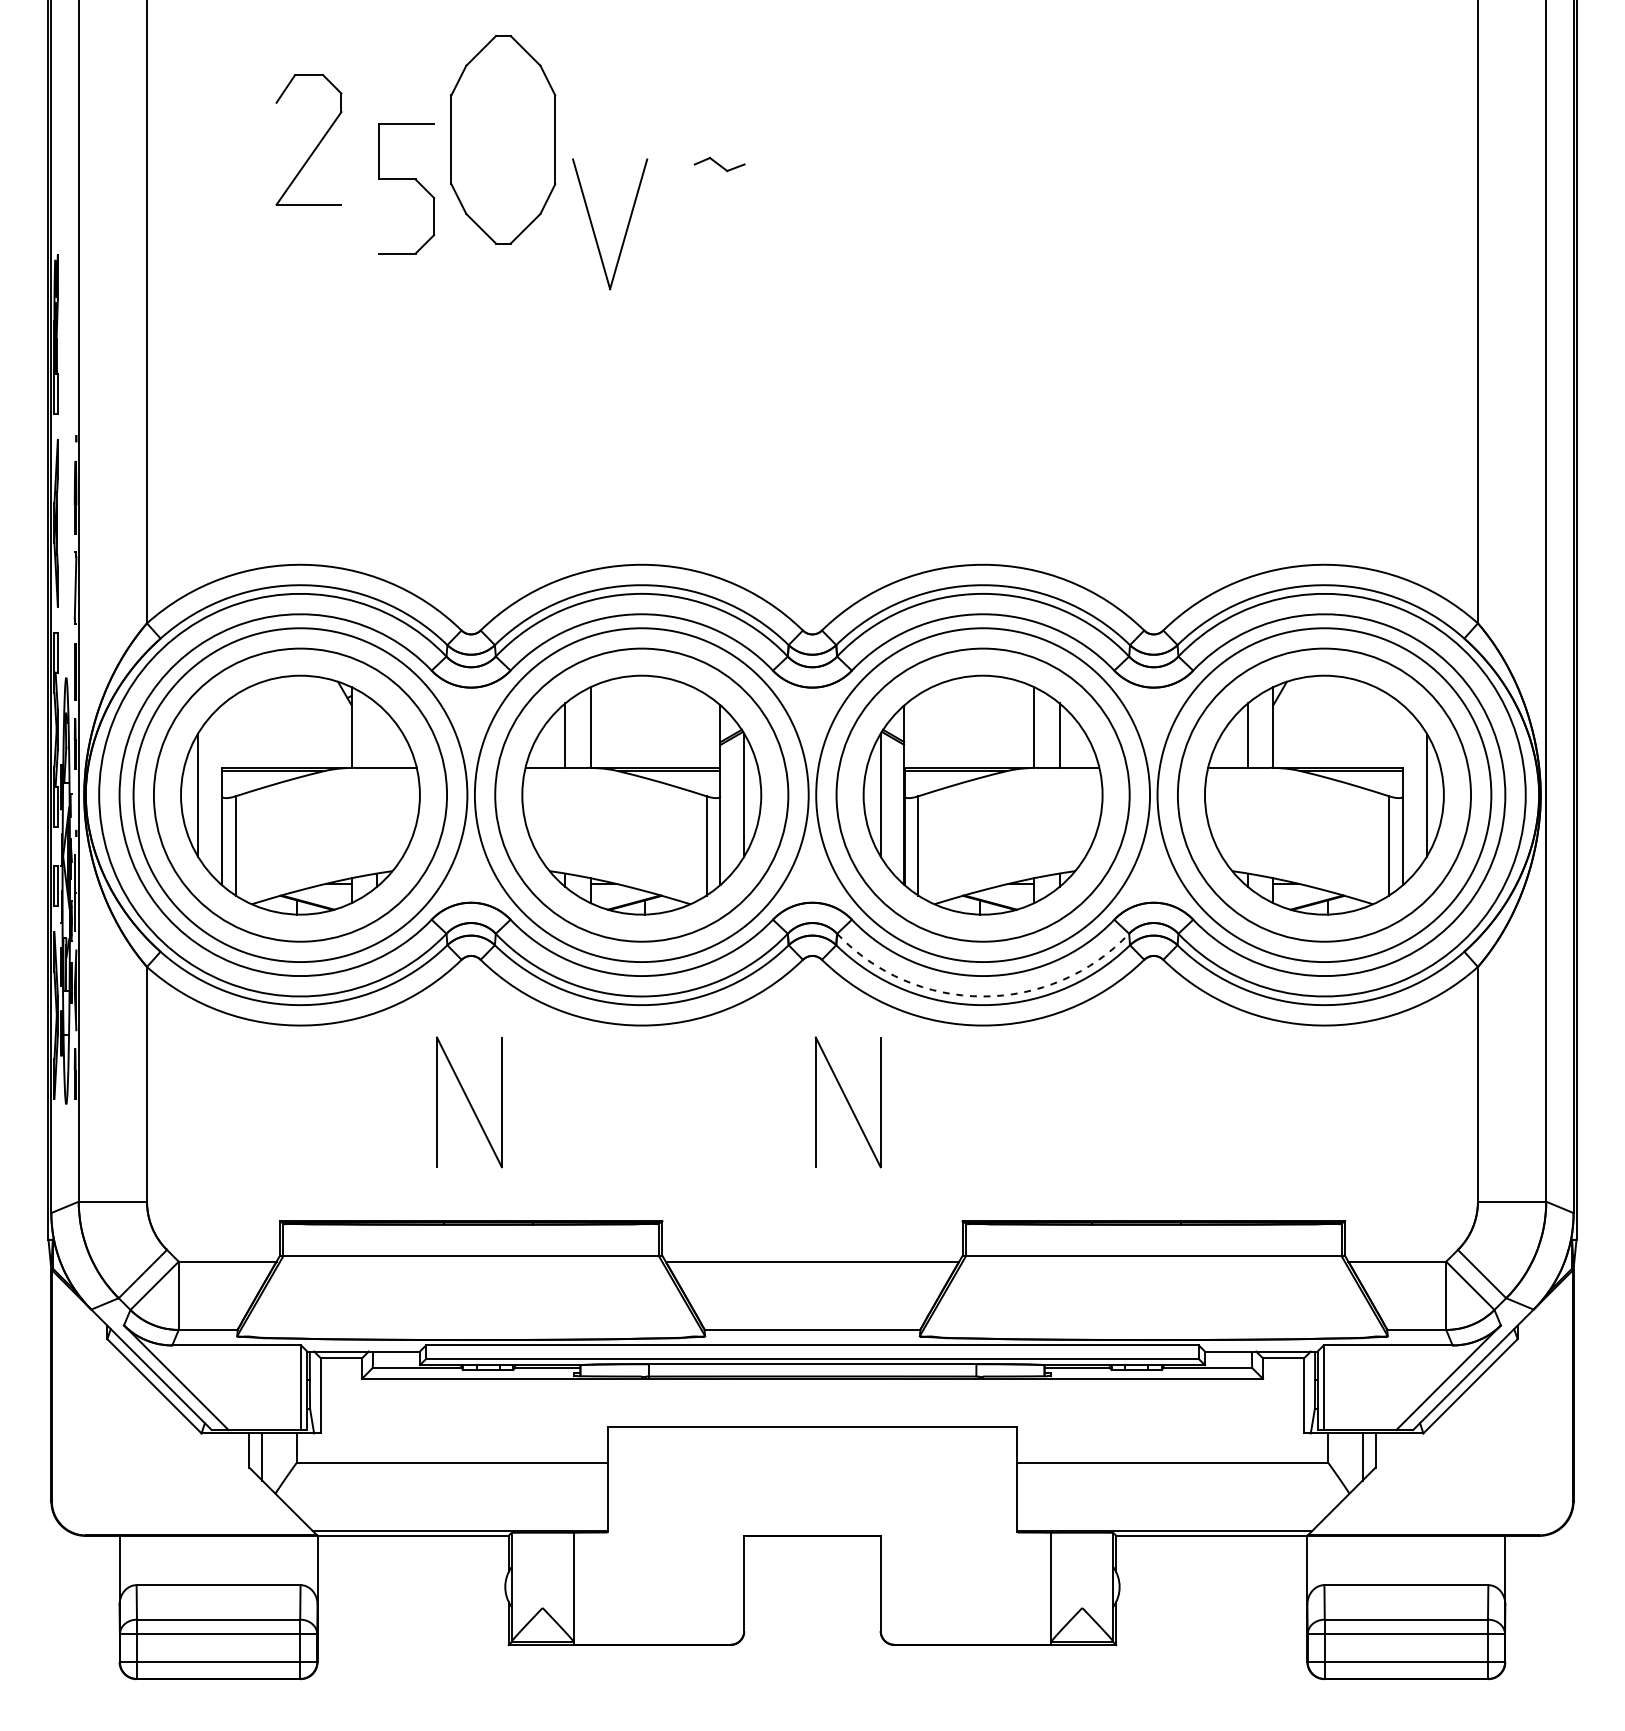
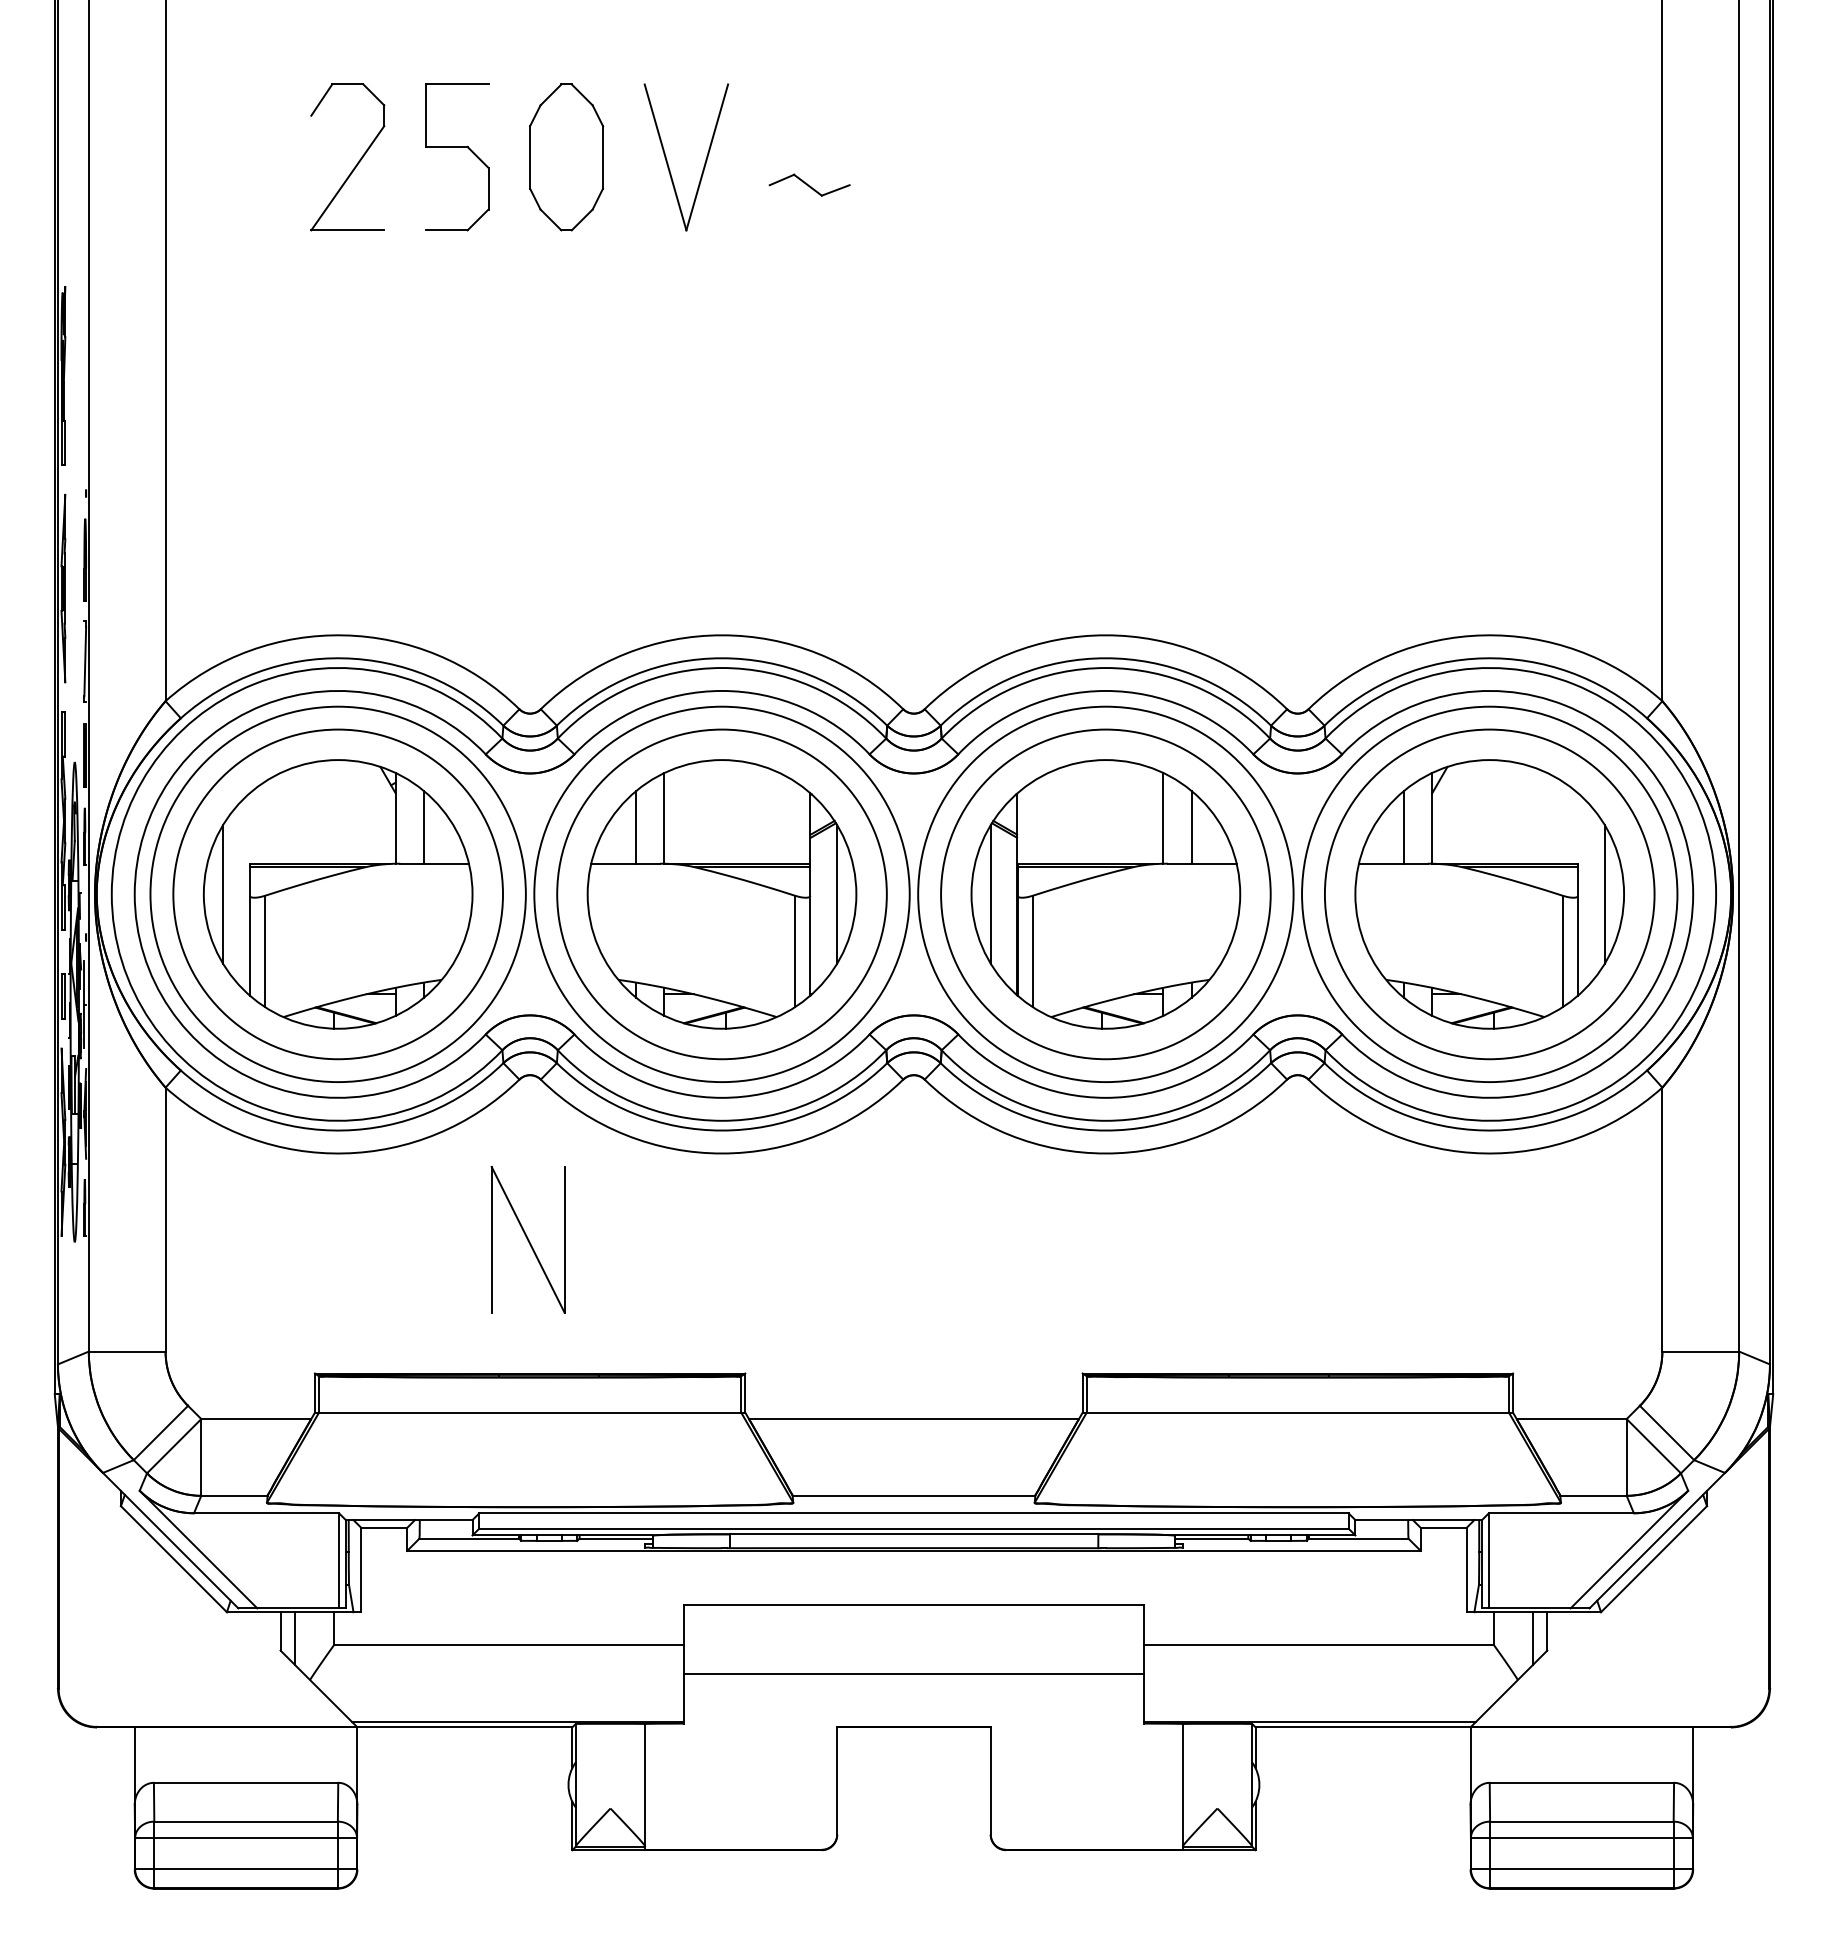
part: (503, 139) -> (566, 157), size x0.62
part: (719, 163) -> (809, 184), size x1.43
part: (406, 179) -> (457, 147), moved
part: (594, 229) -> (668, 163), moved
line: (377, 735) -> (424, 827), added
arc: (982, 996) -> (1105, 1120), dashed -> solid
part: (847, 1102) -> (953, 1239), removed
line: (812, 1487) -> (913, 1673), added

